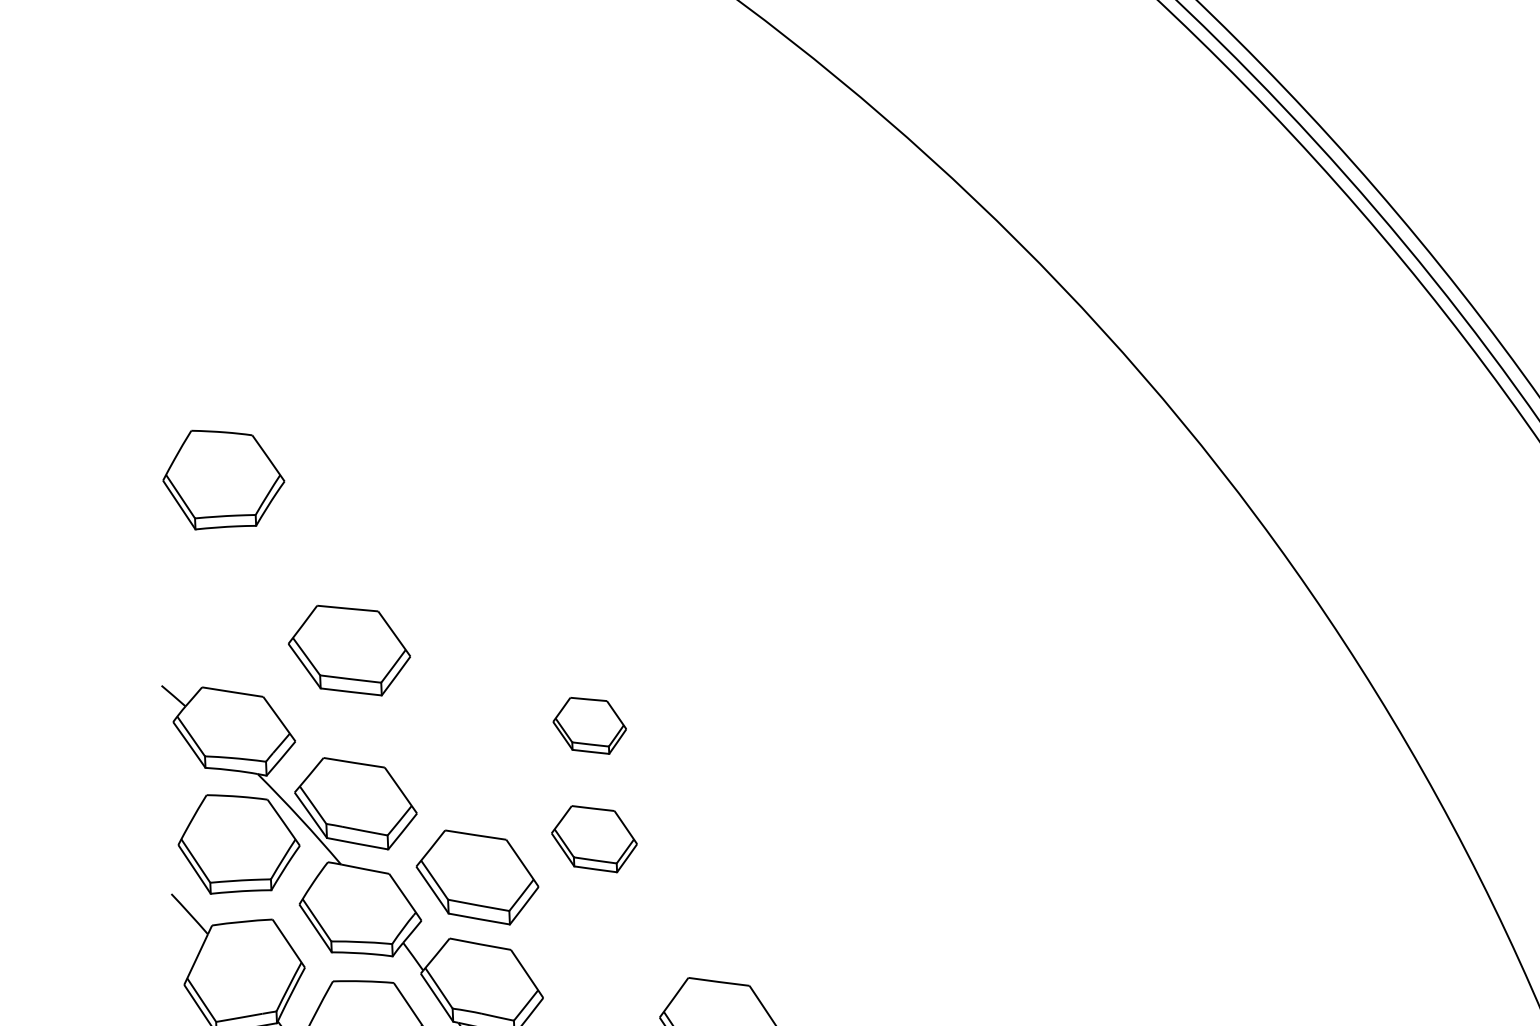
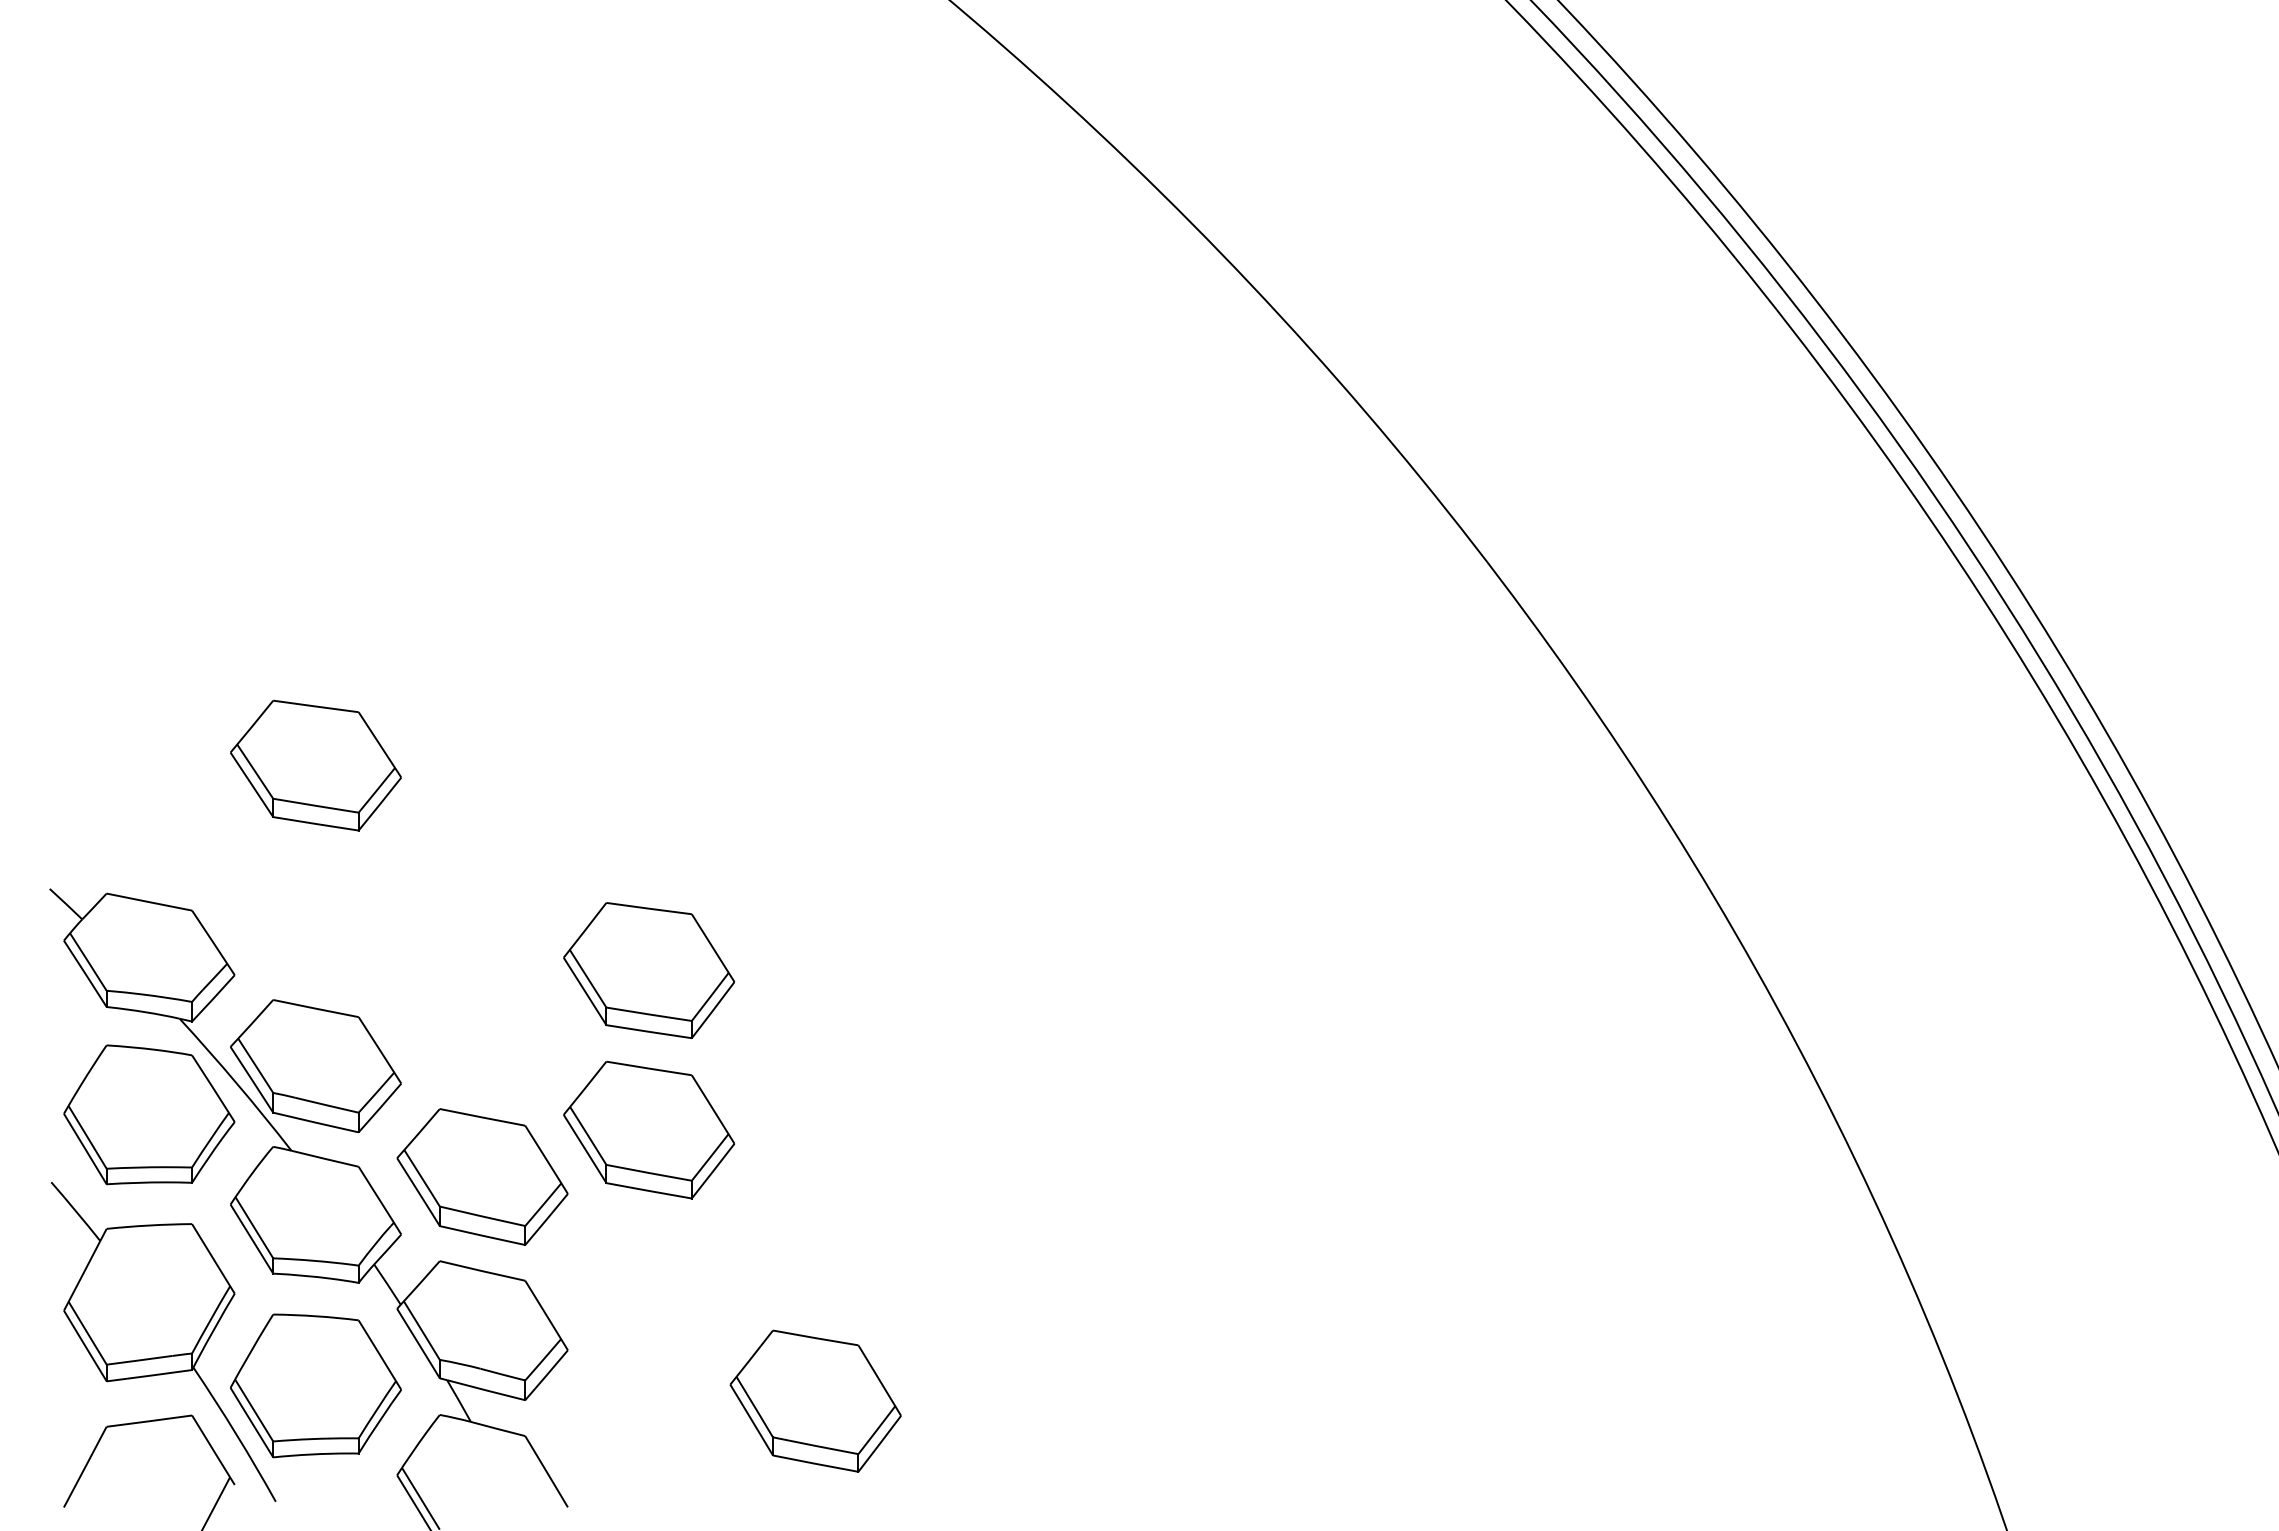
part: (223, 478) -> (149, 601), removed
part: (349, 650) -> (315, 765), moved
part: (589, 725) -> (649, 970), size x1.67
part: (594, 838) -> (648, 1129), size x1.43

